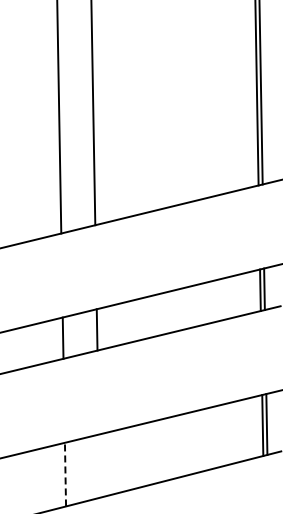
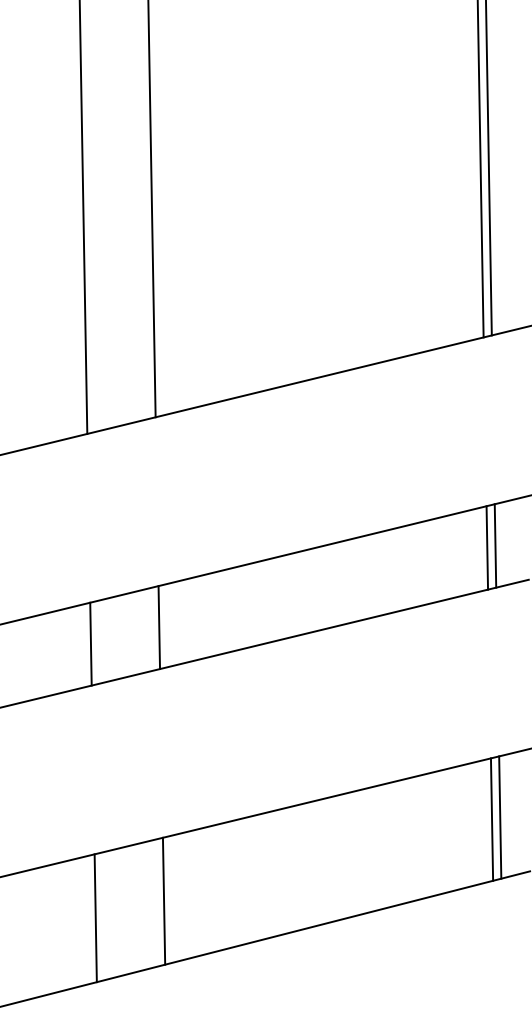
line: (99, 465) -> (164, 899), added
line: (65, 474) -> (95, 917), dashed -> solid

